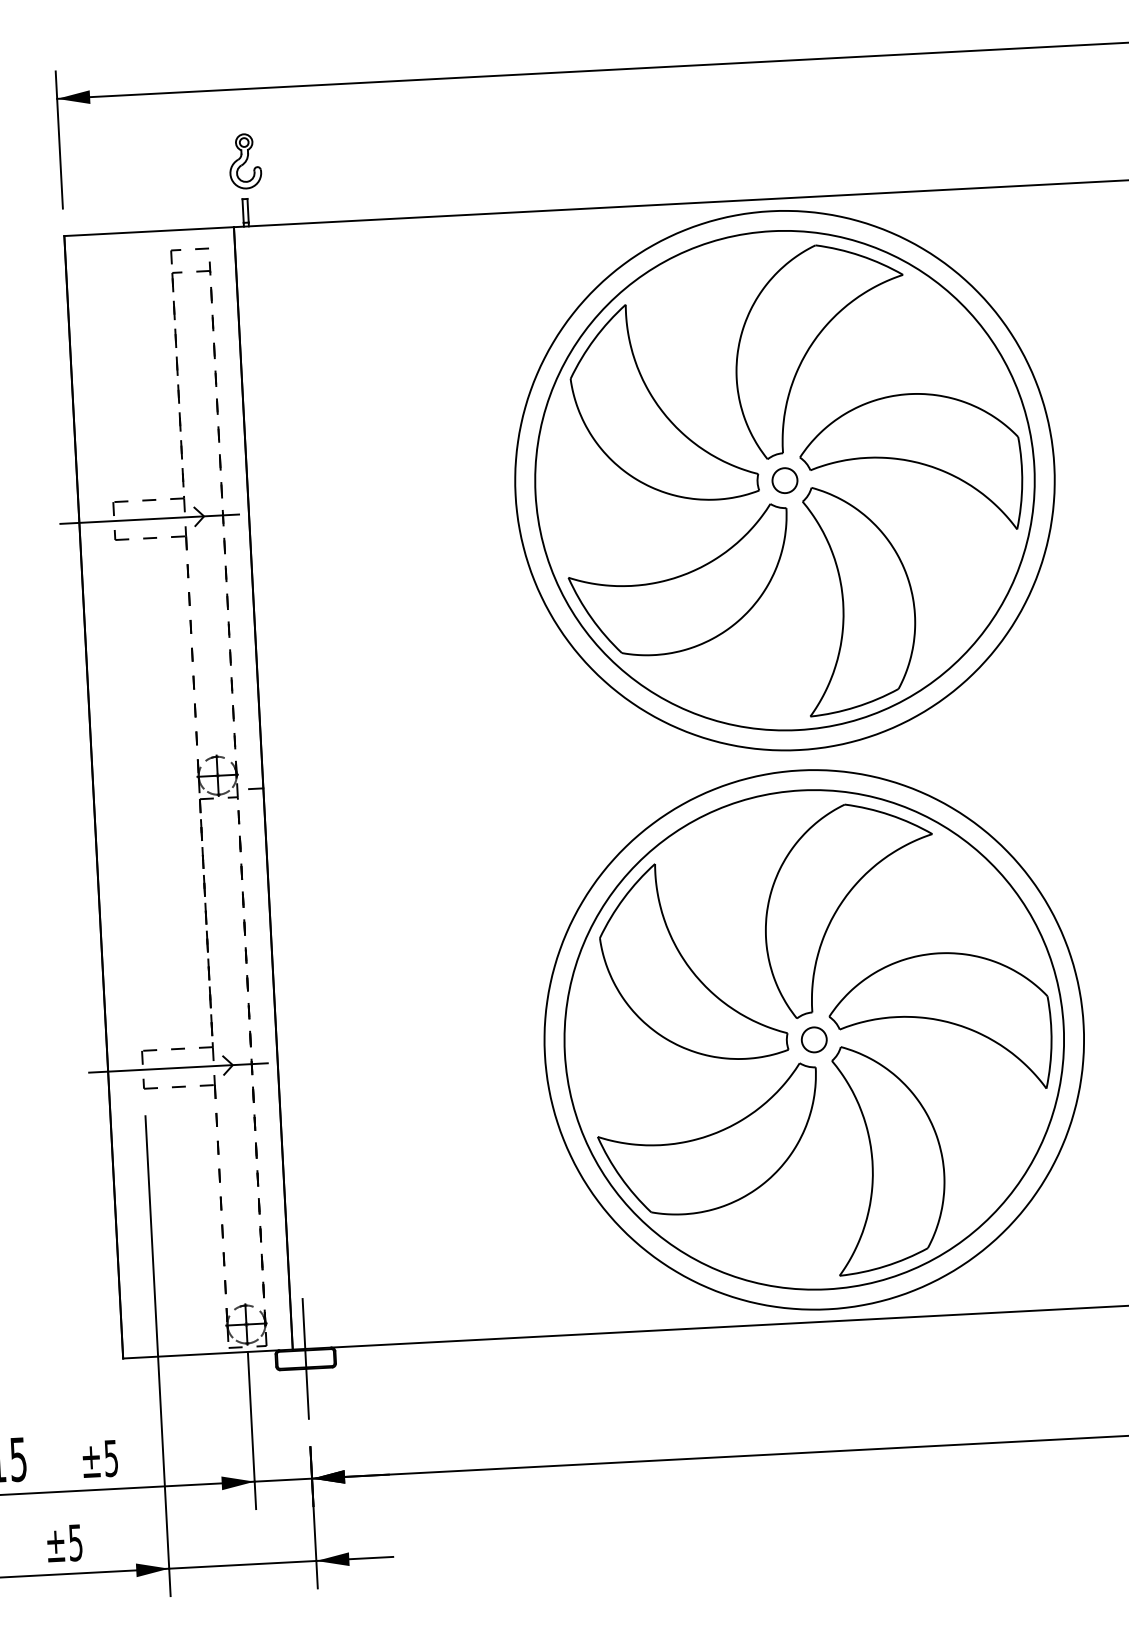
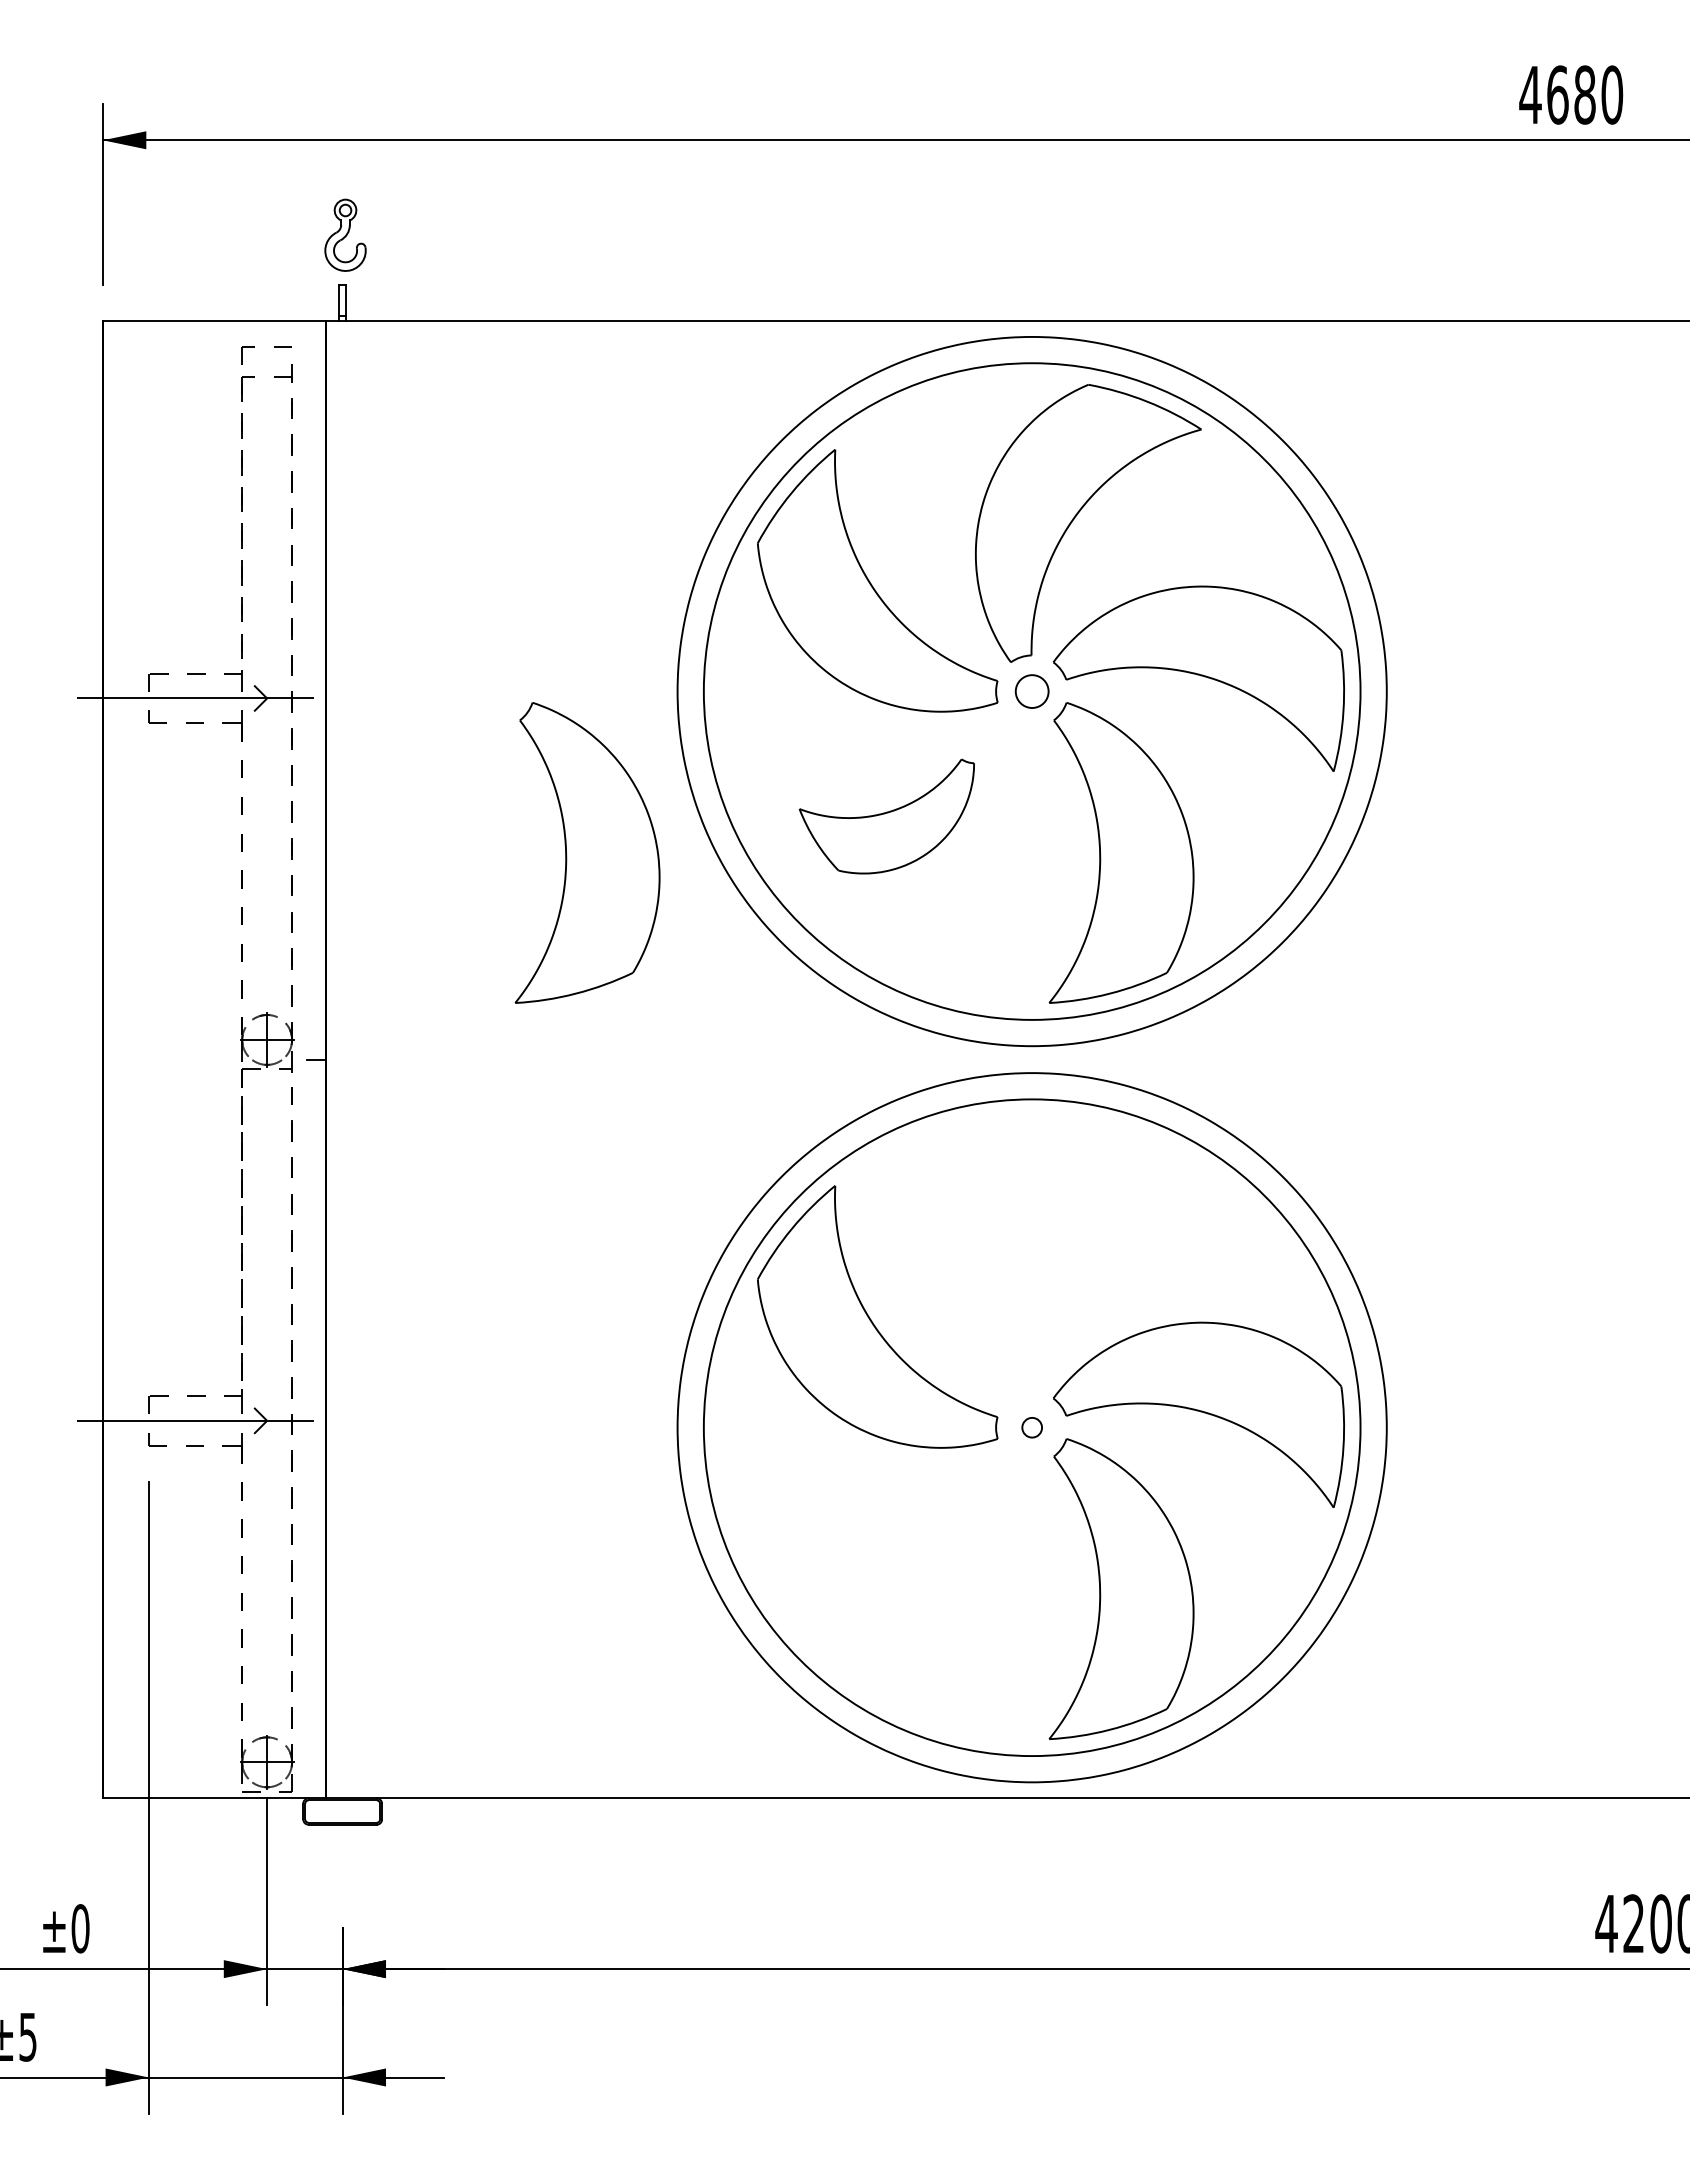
part: (679, 581) -> (886, 816), size x0.6
part: (453, 620) -> (587, 852), added
part: (842, 903) -> (1078, 1250), removed
circle: (813, 1039) -> (1031, 1427), size x0.6
part: (708, 1140) -> (886, 1552), removed
line: (305, 1358) -> (342, 1811), removed
text: (111, 1458) -> (80, 1928), ±5 -> ±0

